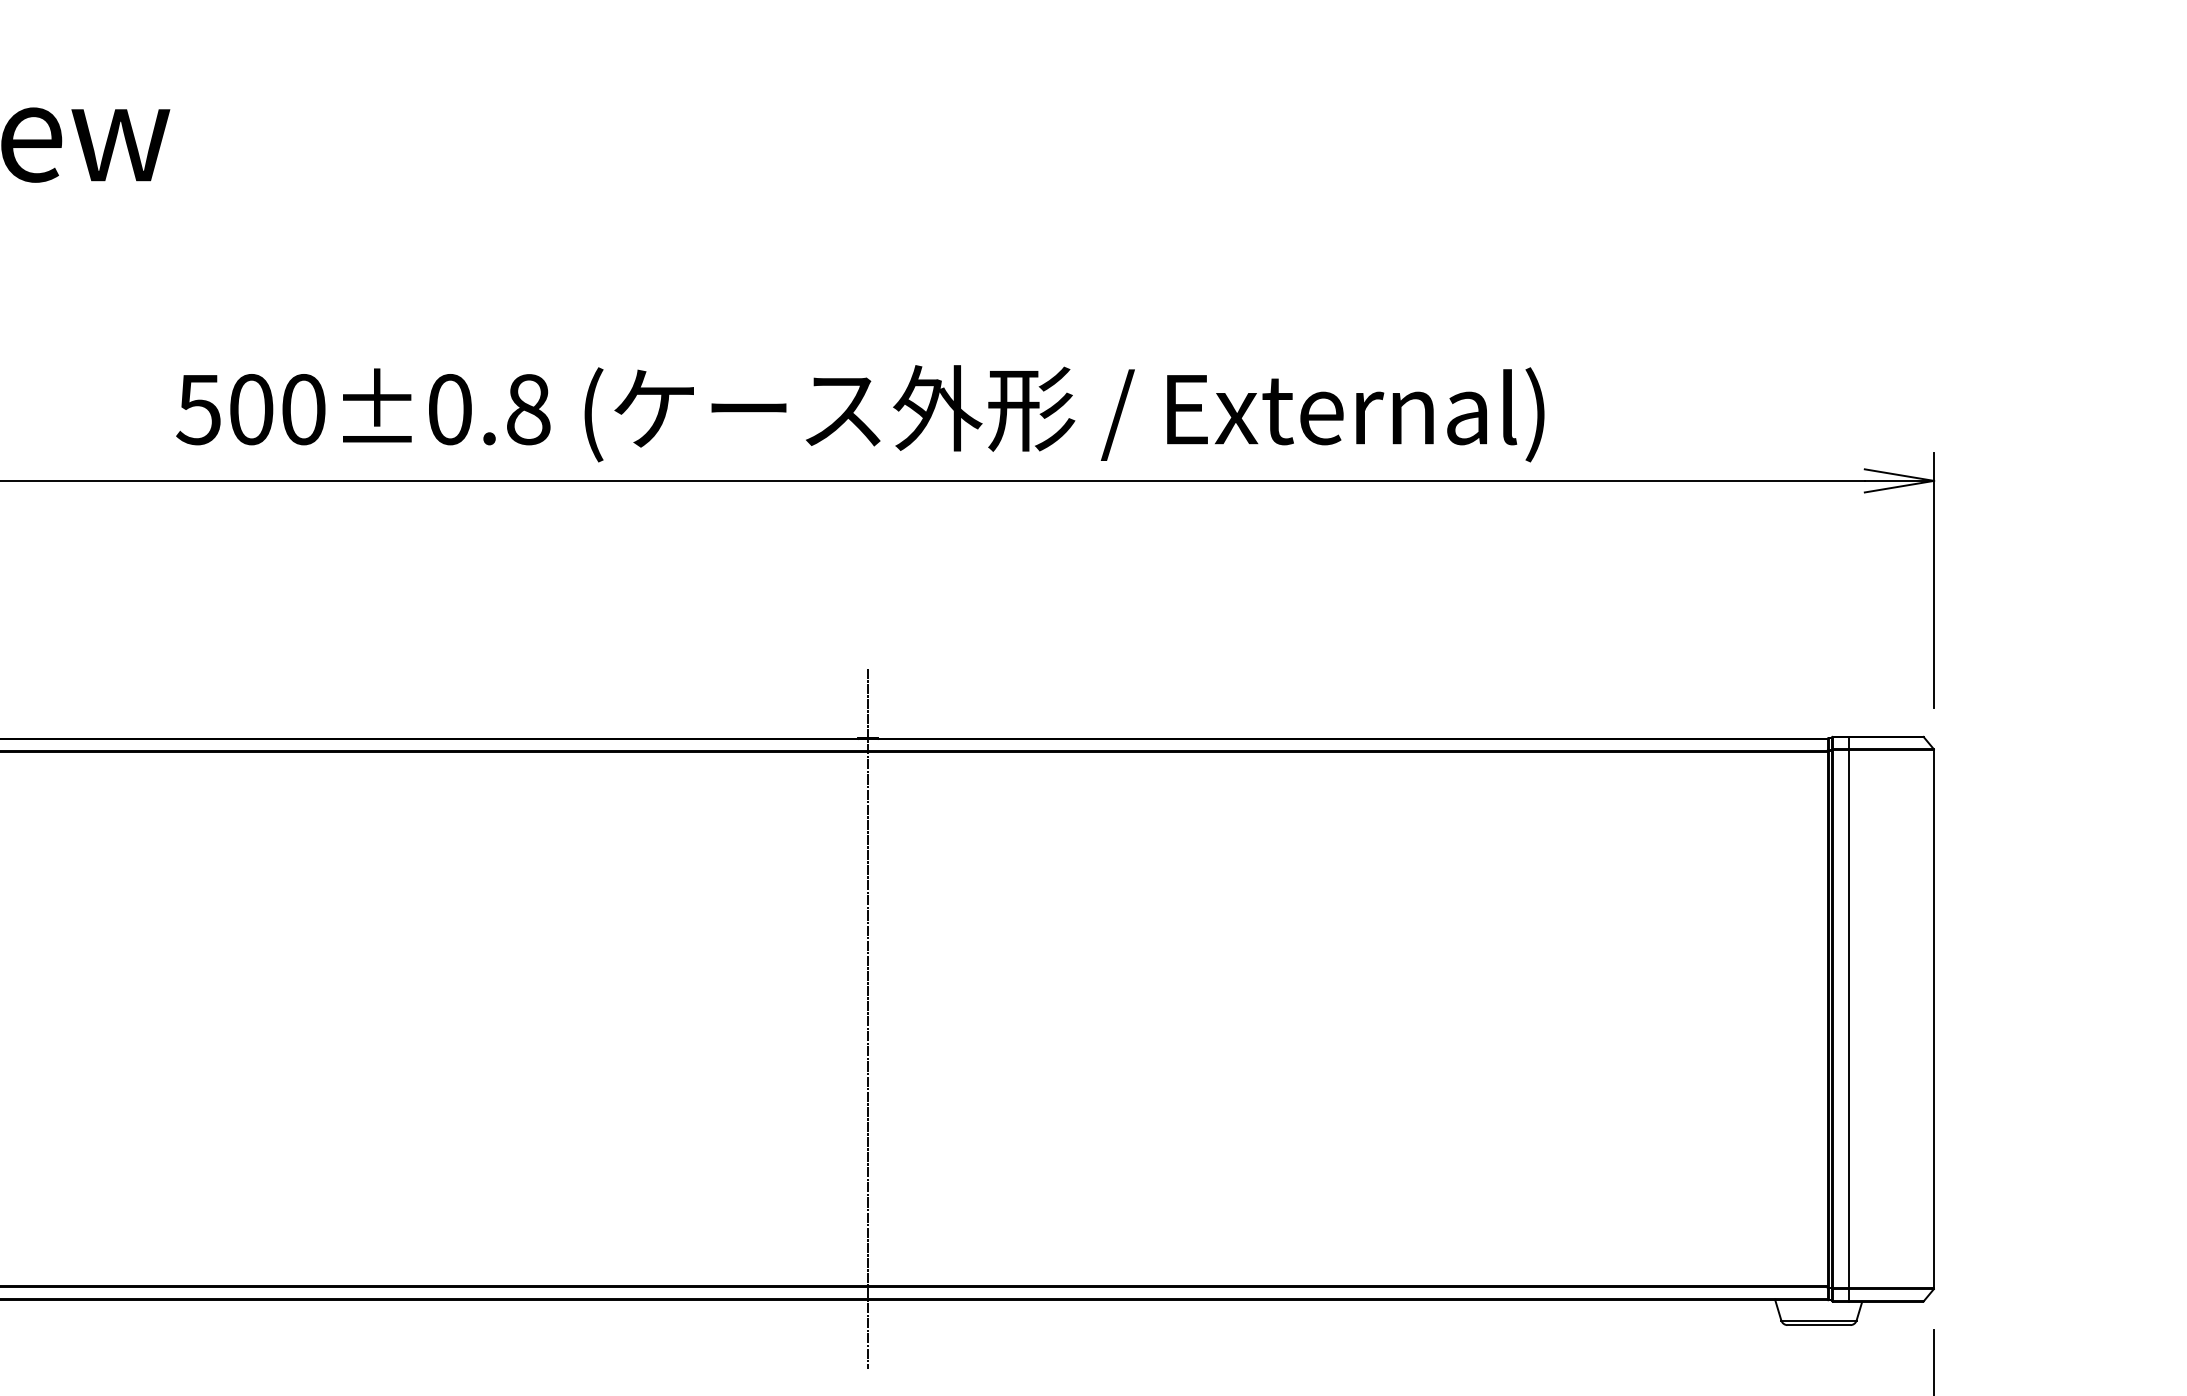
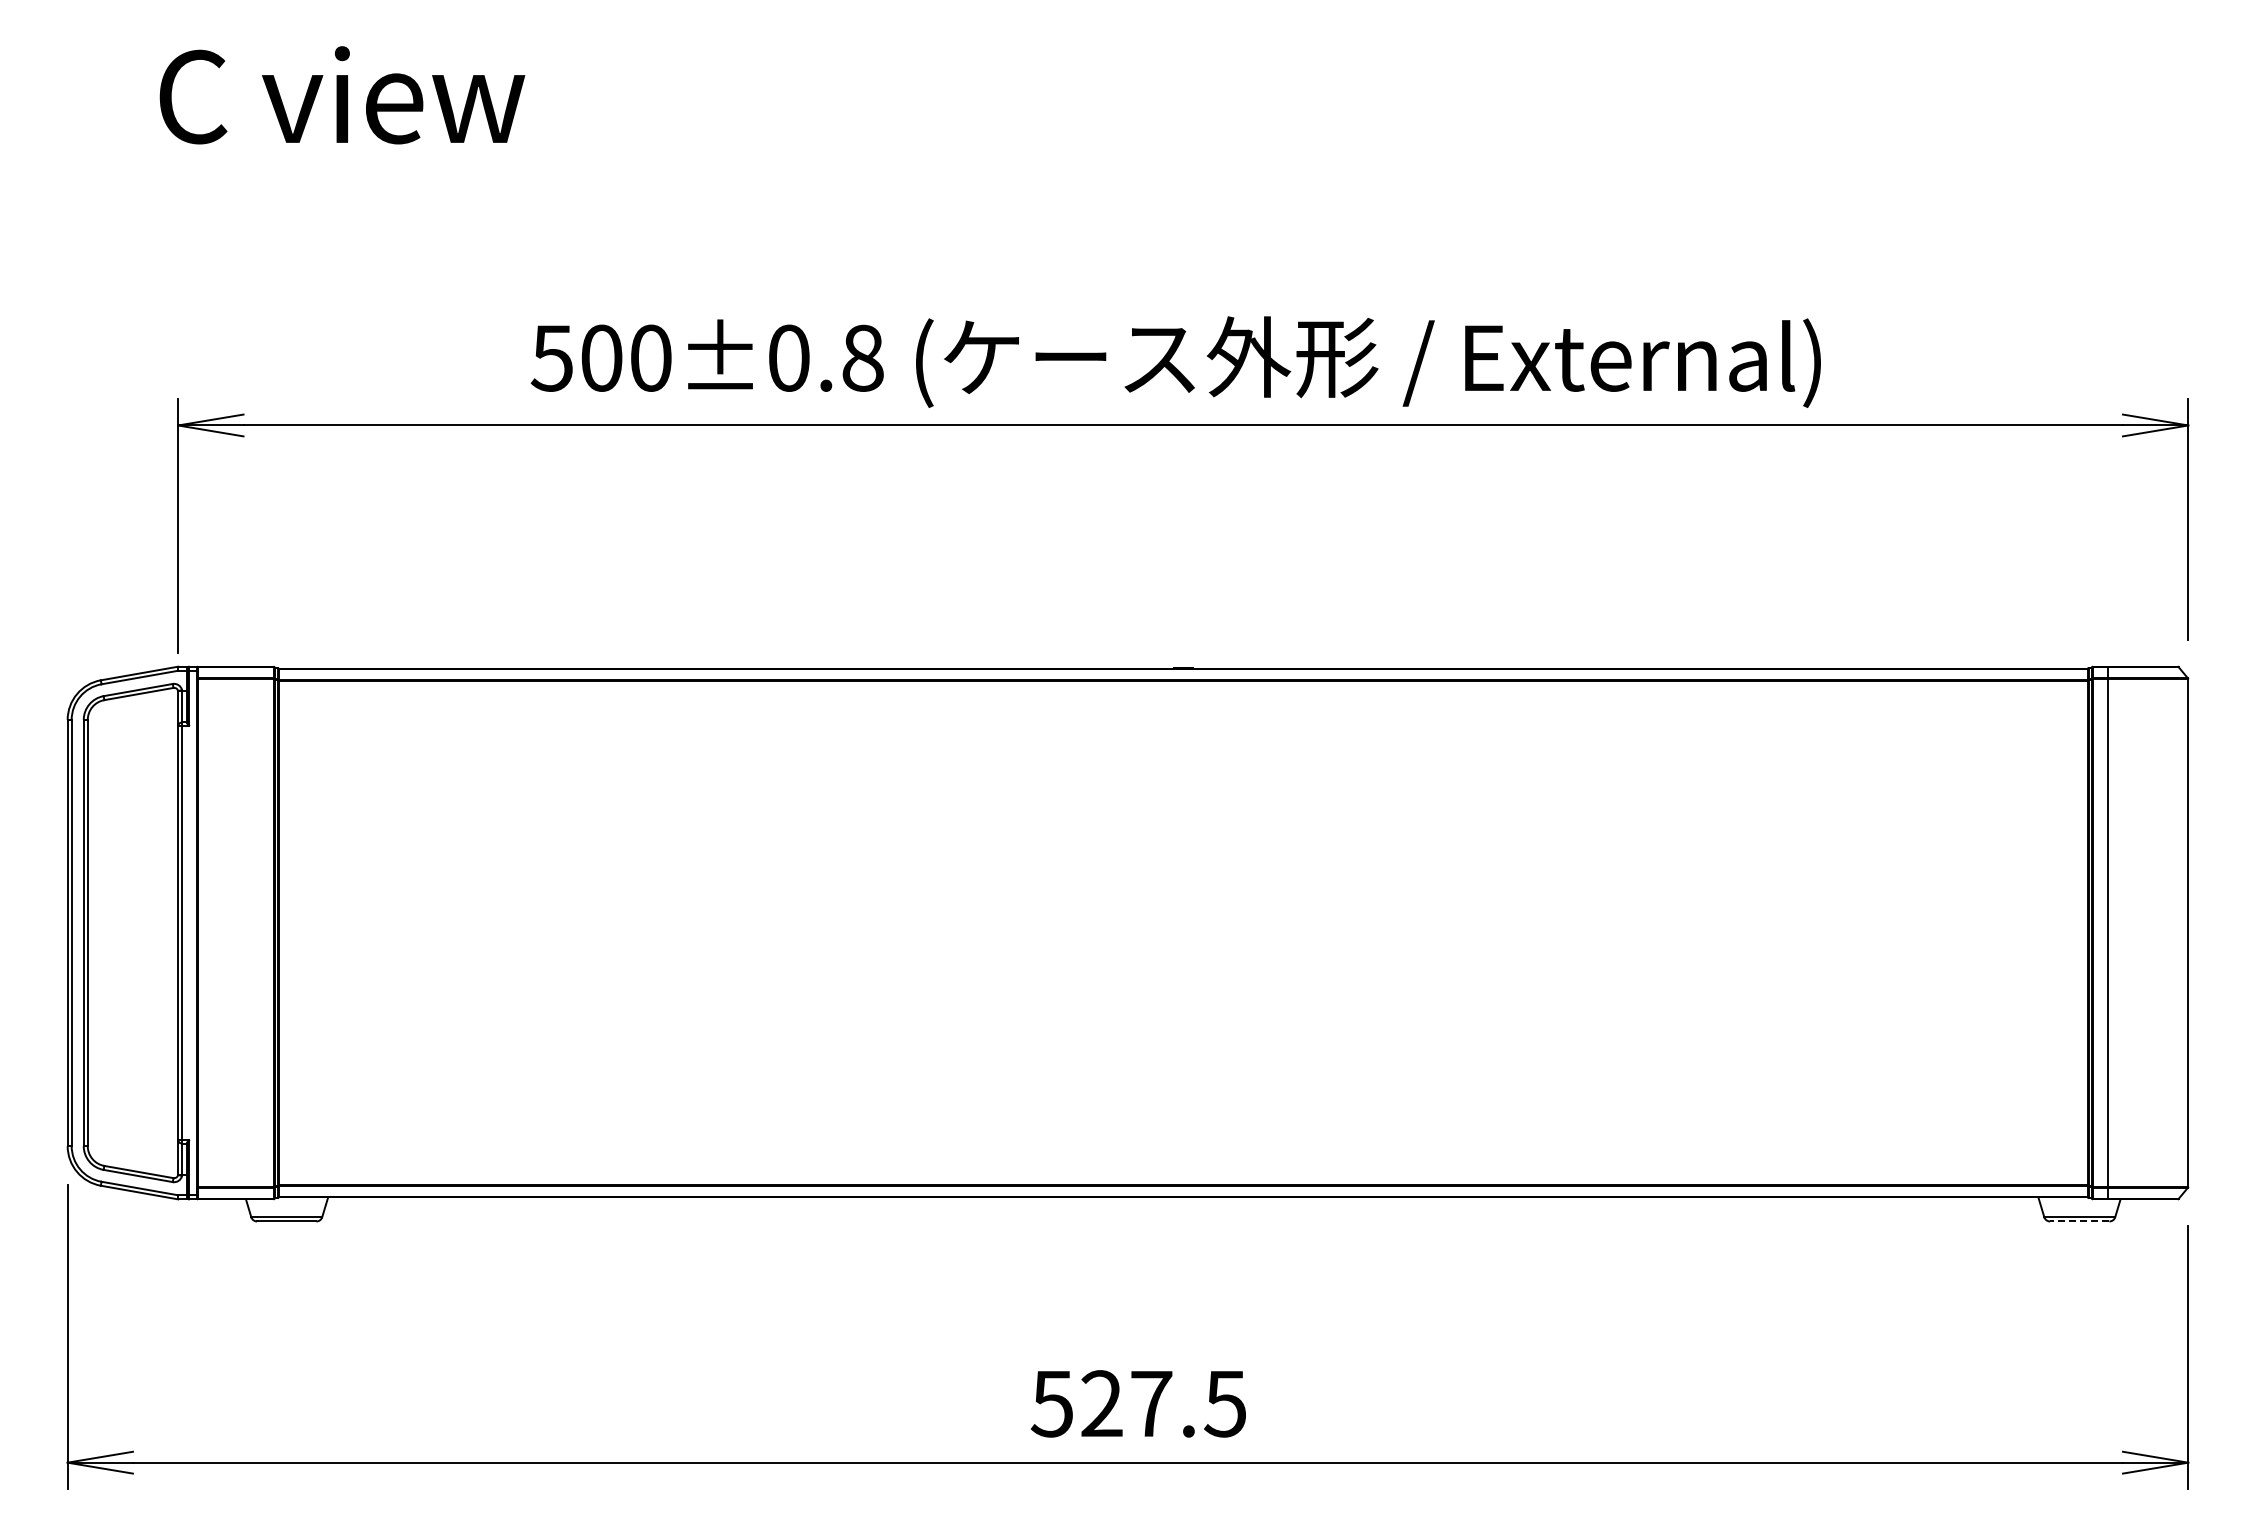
line: (868, 1018) -> (1183, 932), removed
line: (1818, 1325) -> (2079, 1221), solid -> dashed

